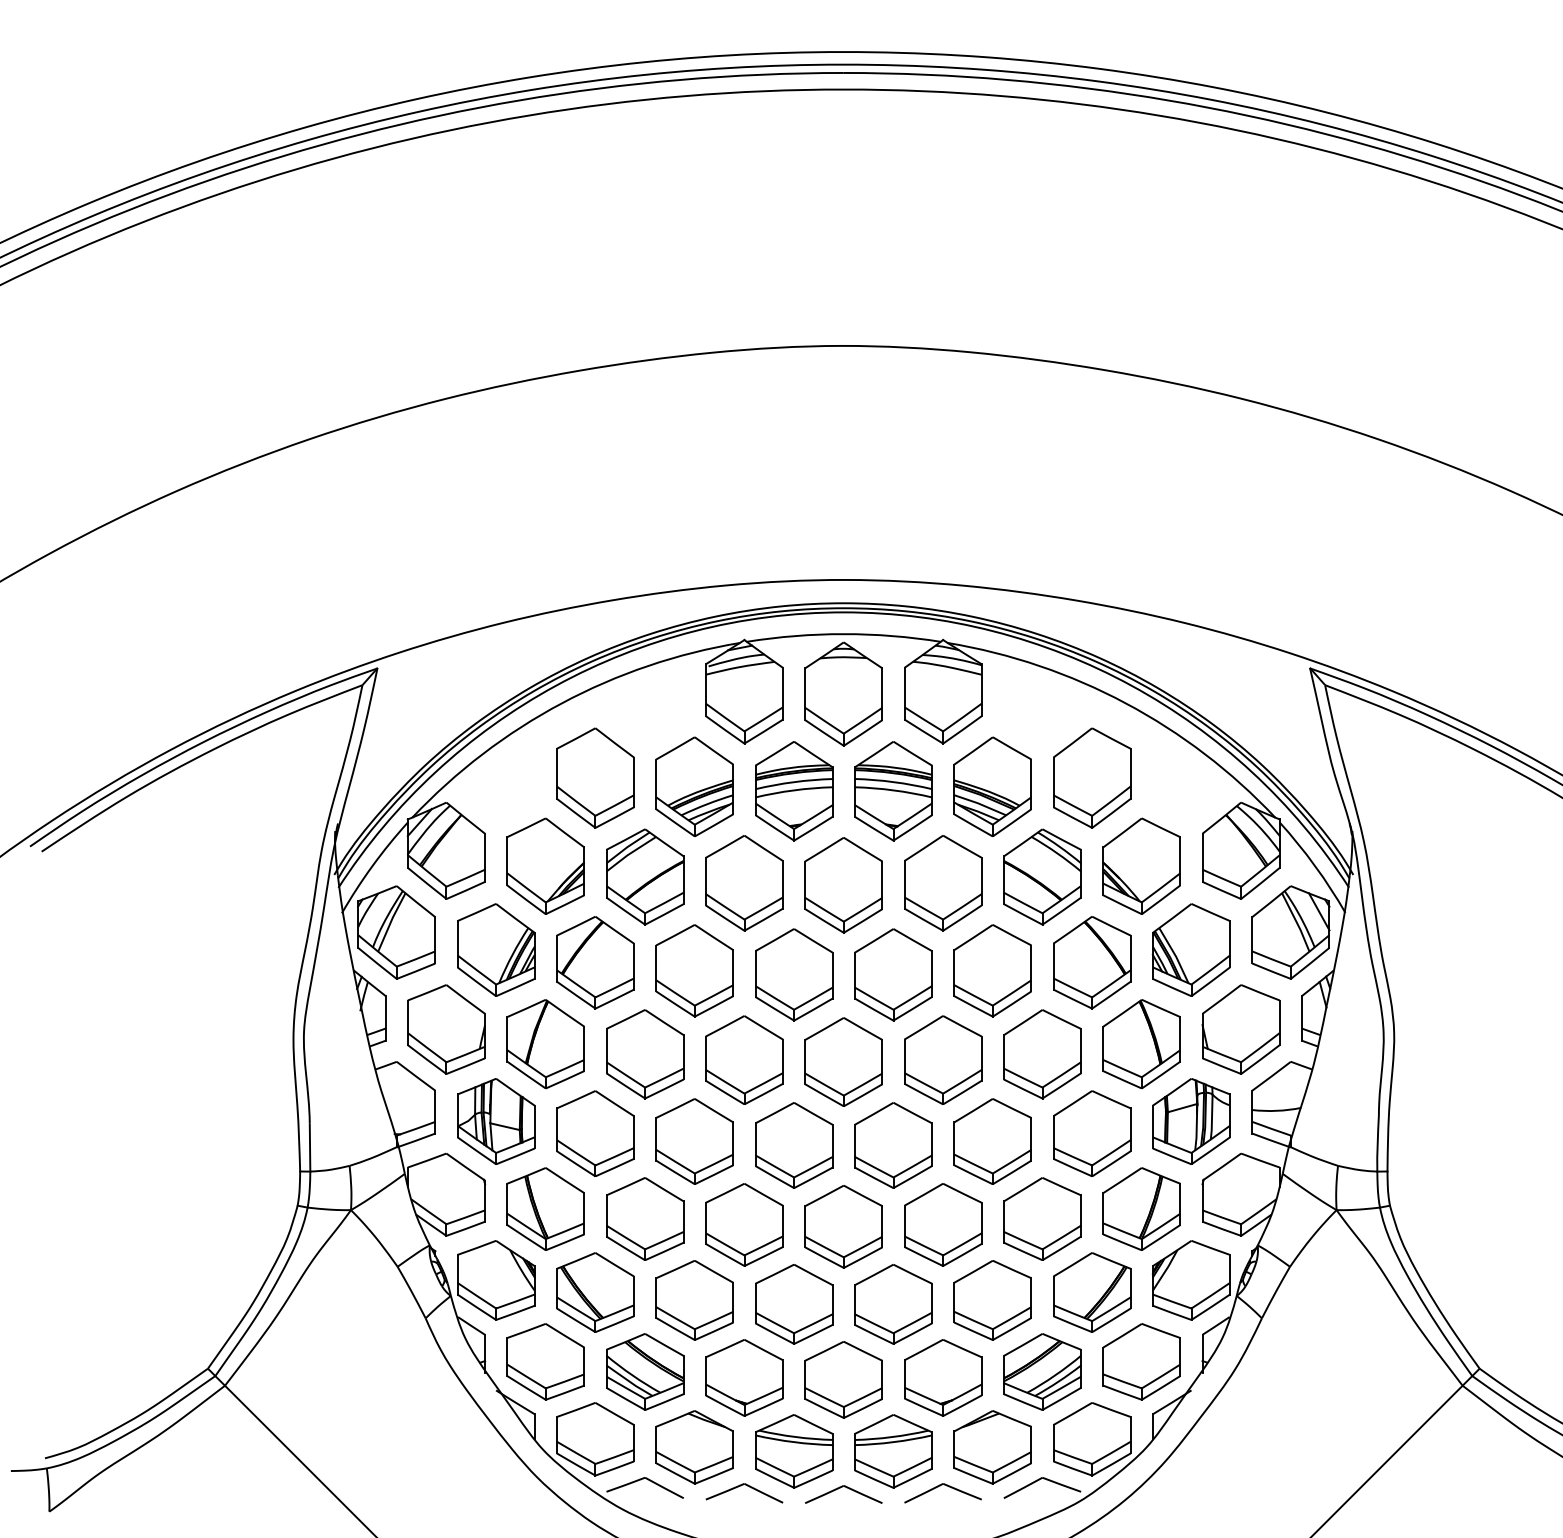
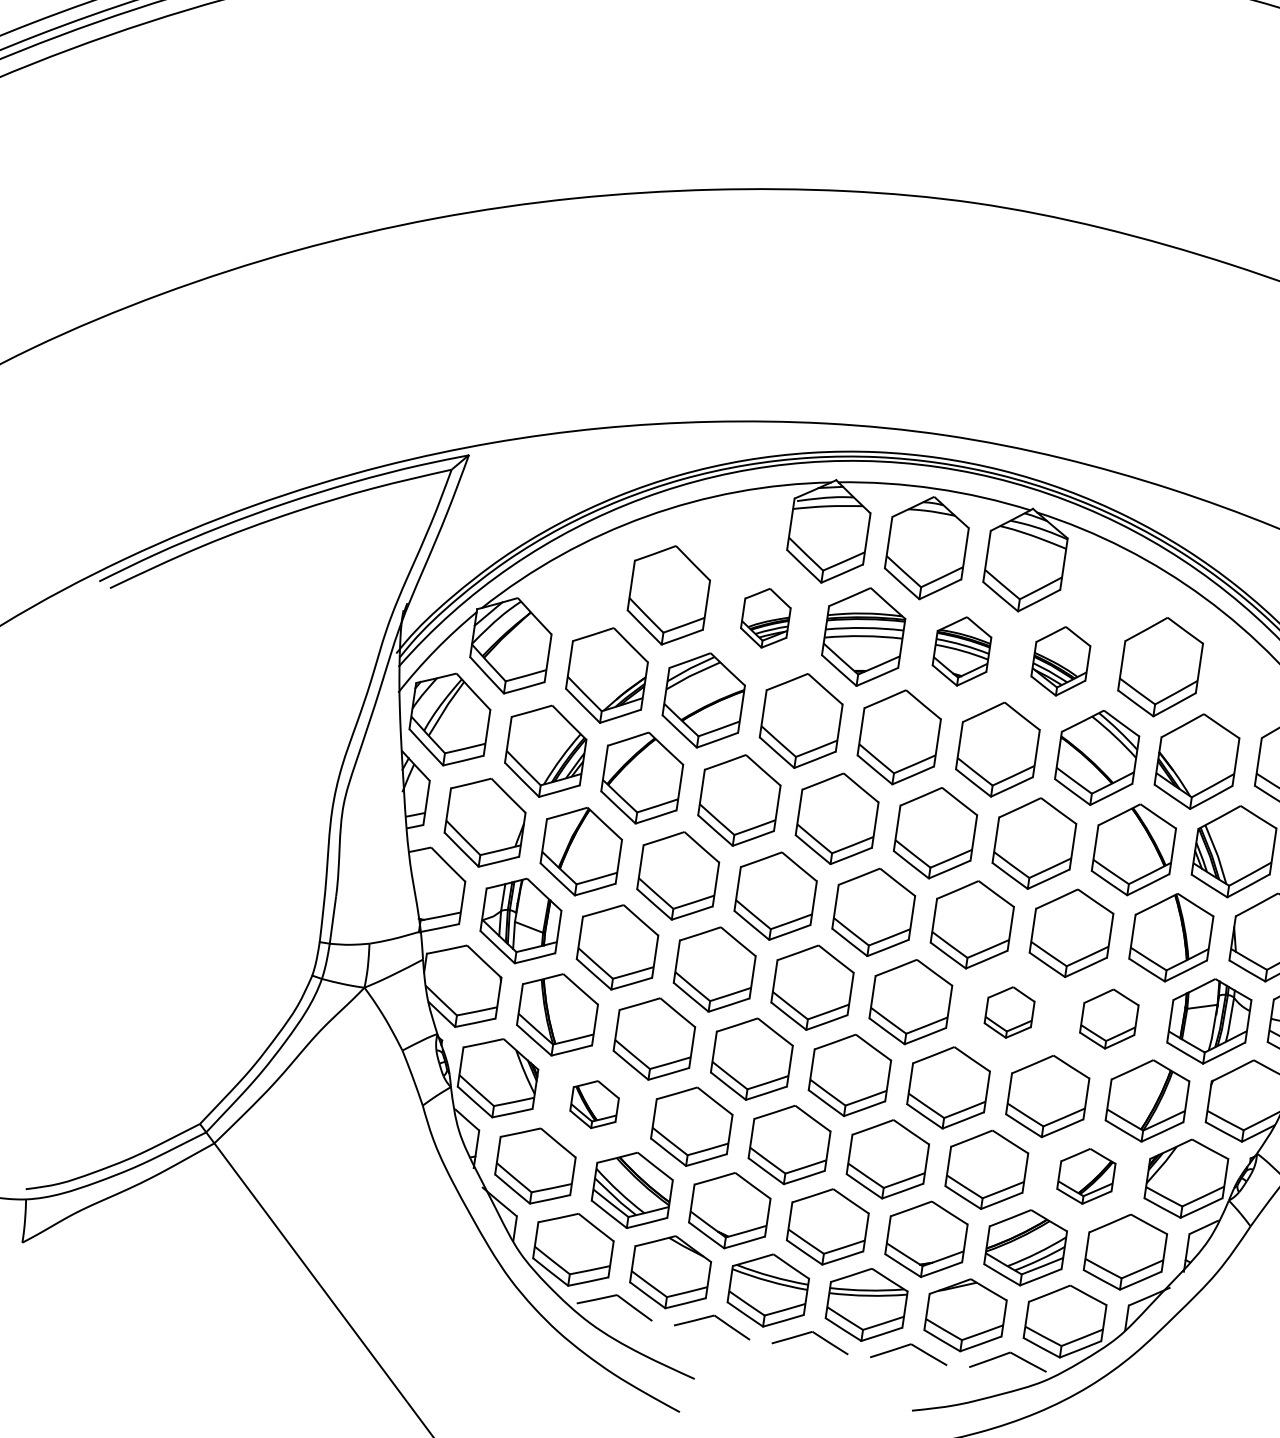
part: (694, 786) -> (765, 617), size x0.6
part: (992, 786) -> (1060, 660), size x0.7
part: (893, 791) -> (961, 651), size x0.7
part: (1092, 1133) -> (1109, 1018), size x0.7
part: (992, 1141) -> (1009, 1012), size x0.6
part: (595, 1292) -> (594, 1104), size x0.6
part: (1092, 1292) -> (1086, 1176), size x0.7

